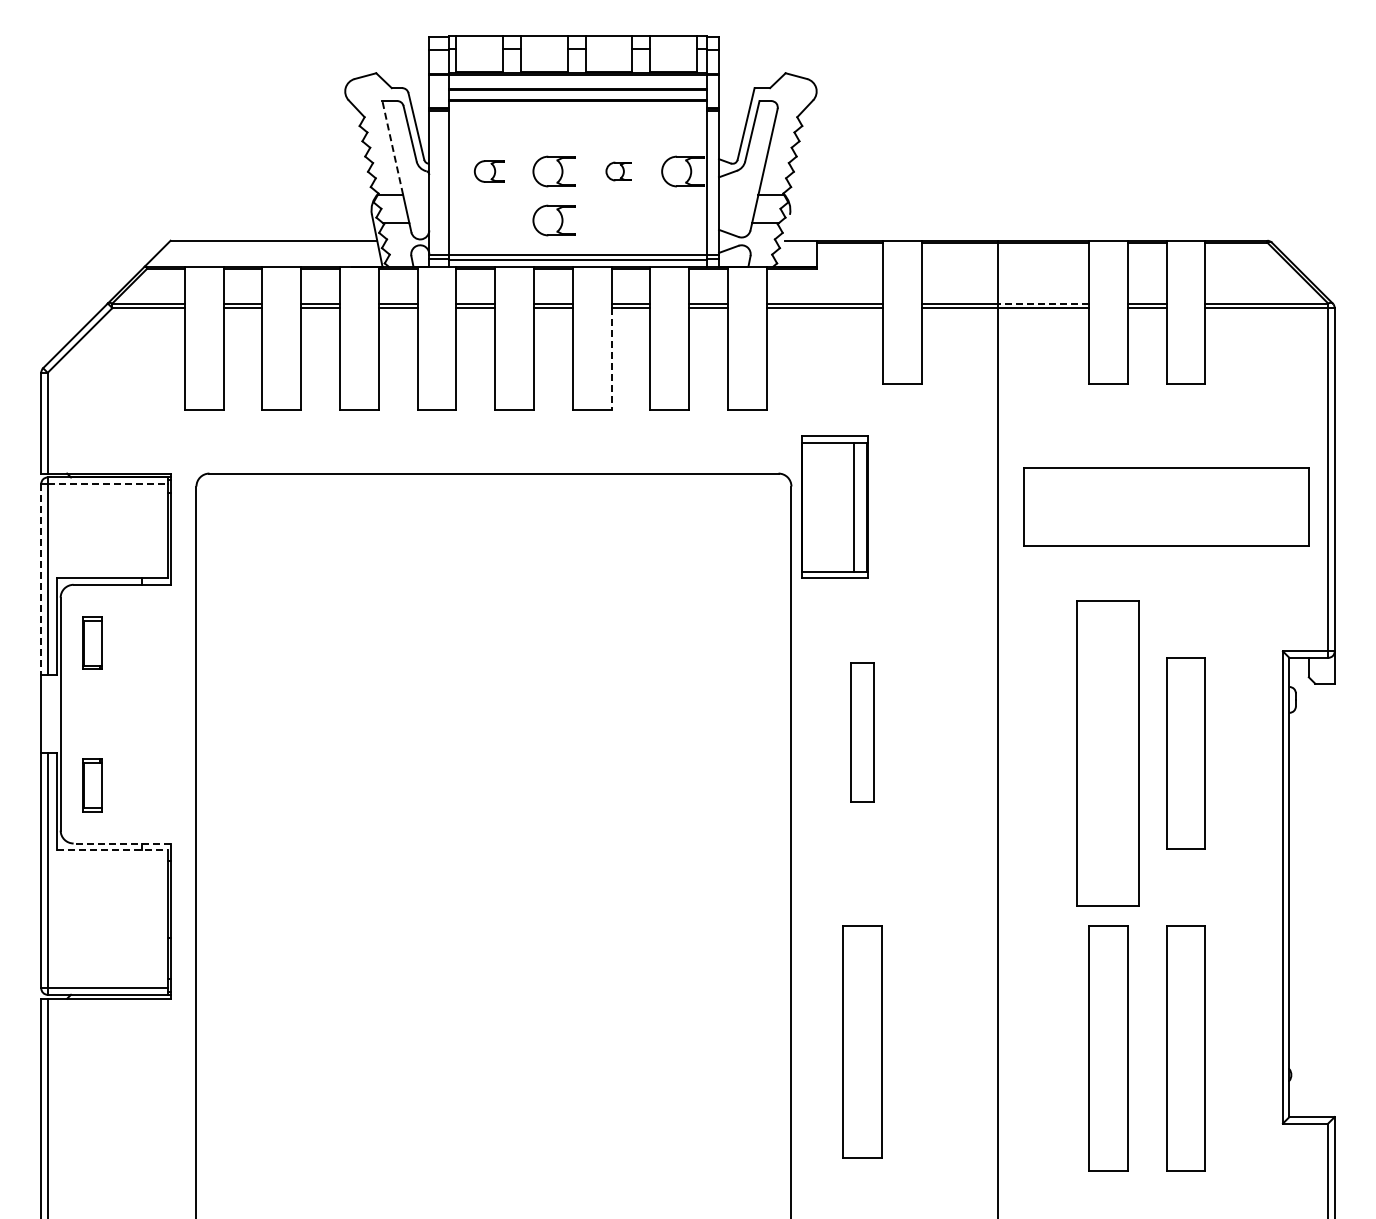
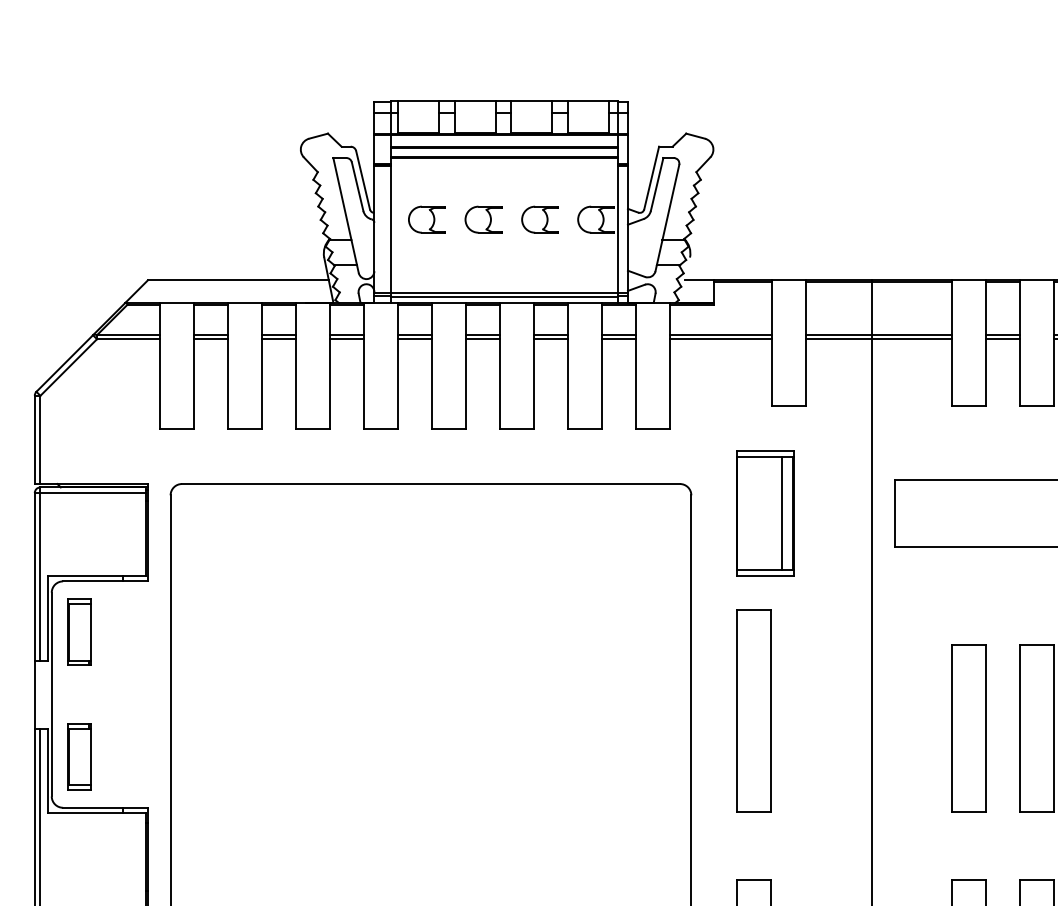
line: (392, 147) -> (342, 198), dashed -> solid
part: (488, 171) -> (426, 219), size x1.43
part: (618, 171) -> (539, 219), size x1.67
part: (553, 220) -> (483, 262), removed
line: (1043, 303) -> (911, 335), dashed -> solid
line: (611, 359) -> (533, 384), dashed -> solid
line: (108, 483) -> (93, 492), dashed -> solid
part: (834, 506) -> (764, 512), moved
line: (41, 579) -> (34, 576), dashed -> solid
part: (92, 643) -> (79, 632), size x1.43
part: (862, 732) -> (753, 710), size x1.67
part: (1108, 753) -> (968, 729), size x0.62
part: (92, 785) -> (79, 757), size x1.43
line: (122, 843) -> (105, 807), dashed -> solid
line: (112, 849) -> (97, 813), dashed -> solid

